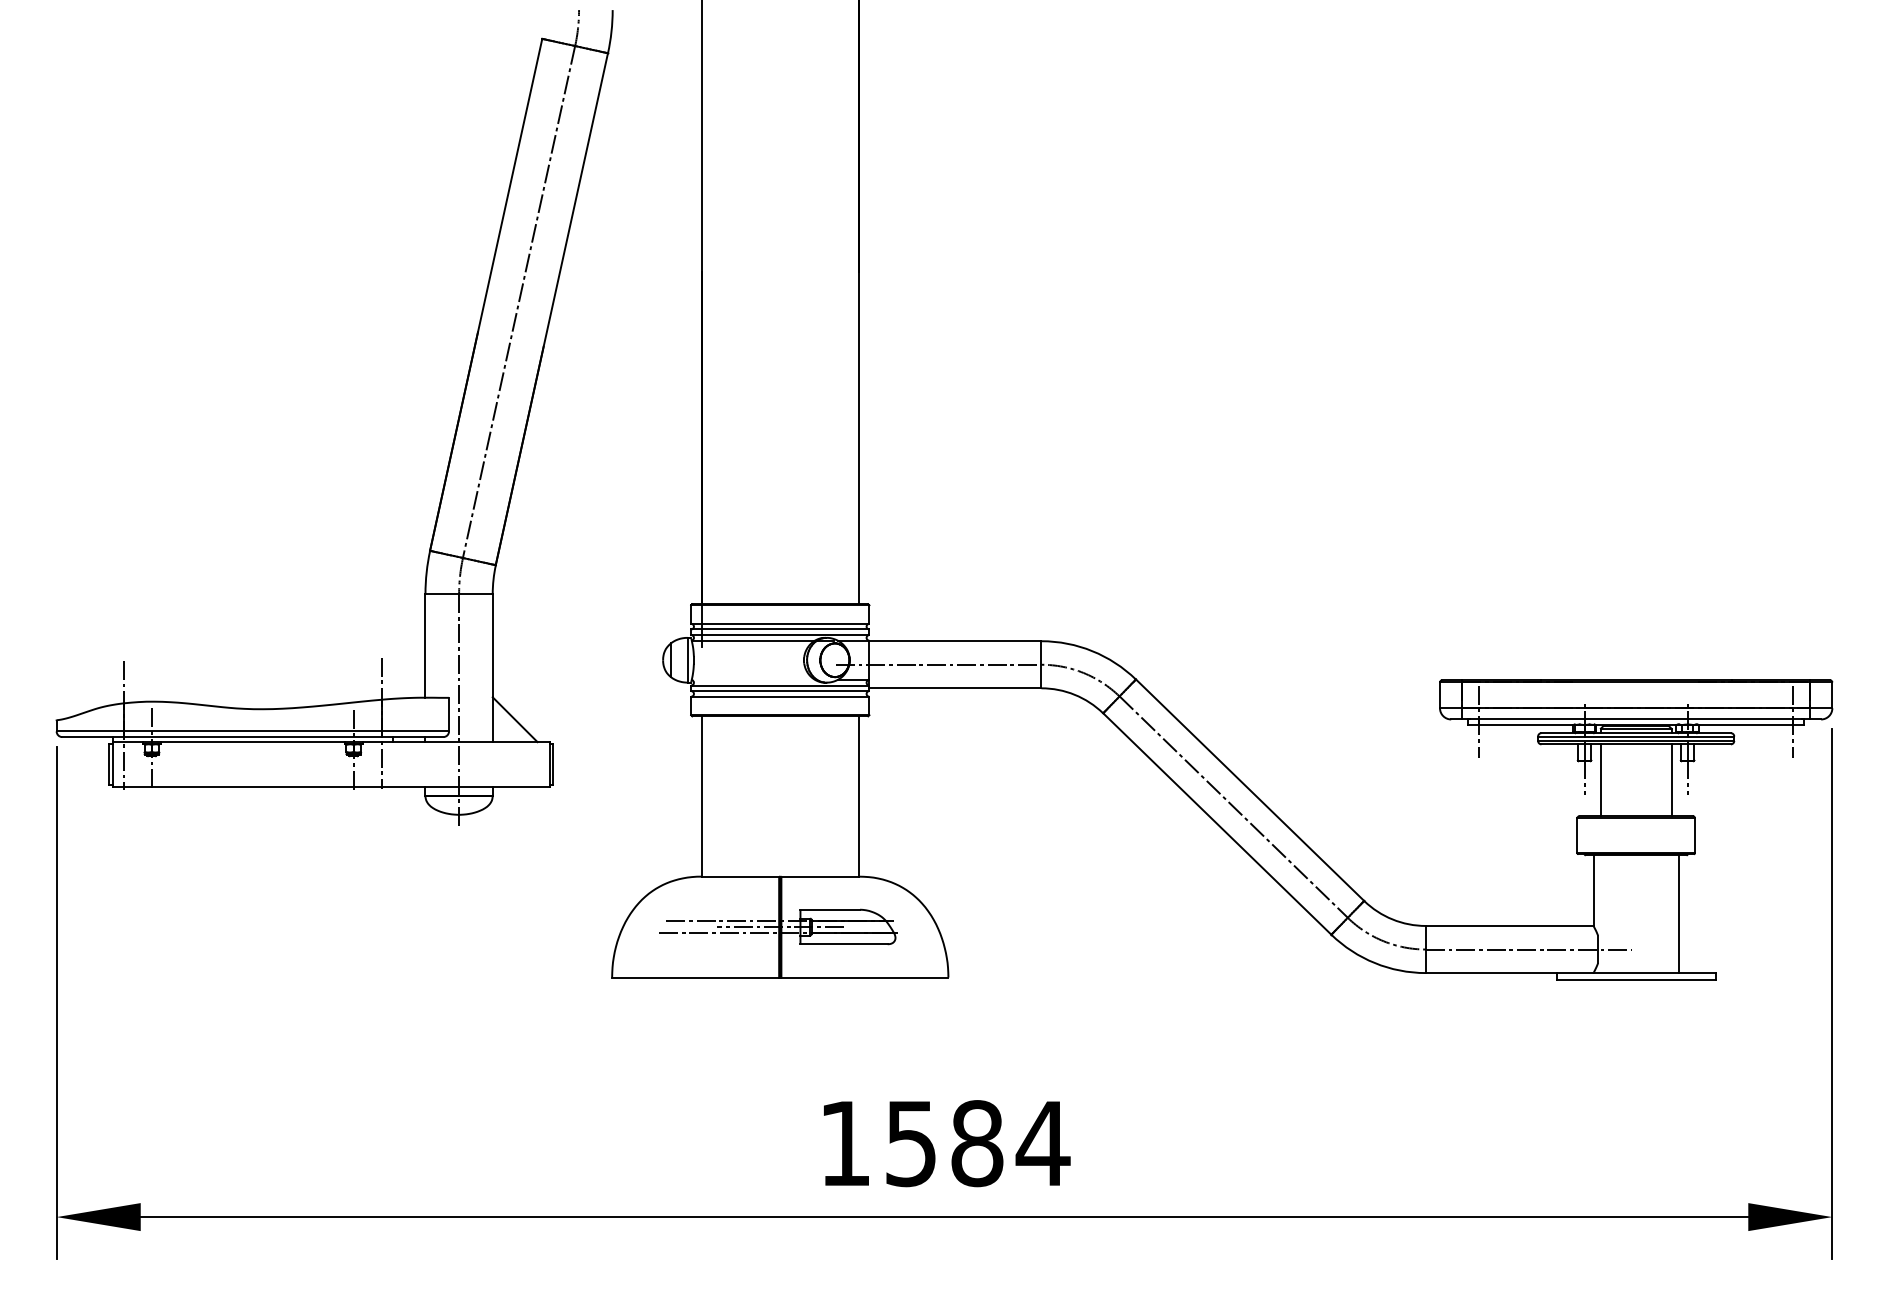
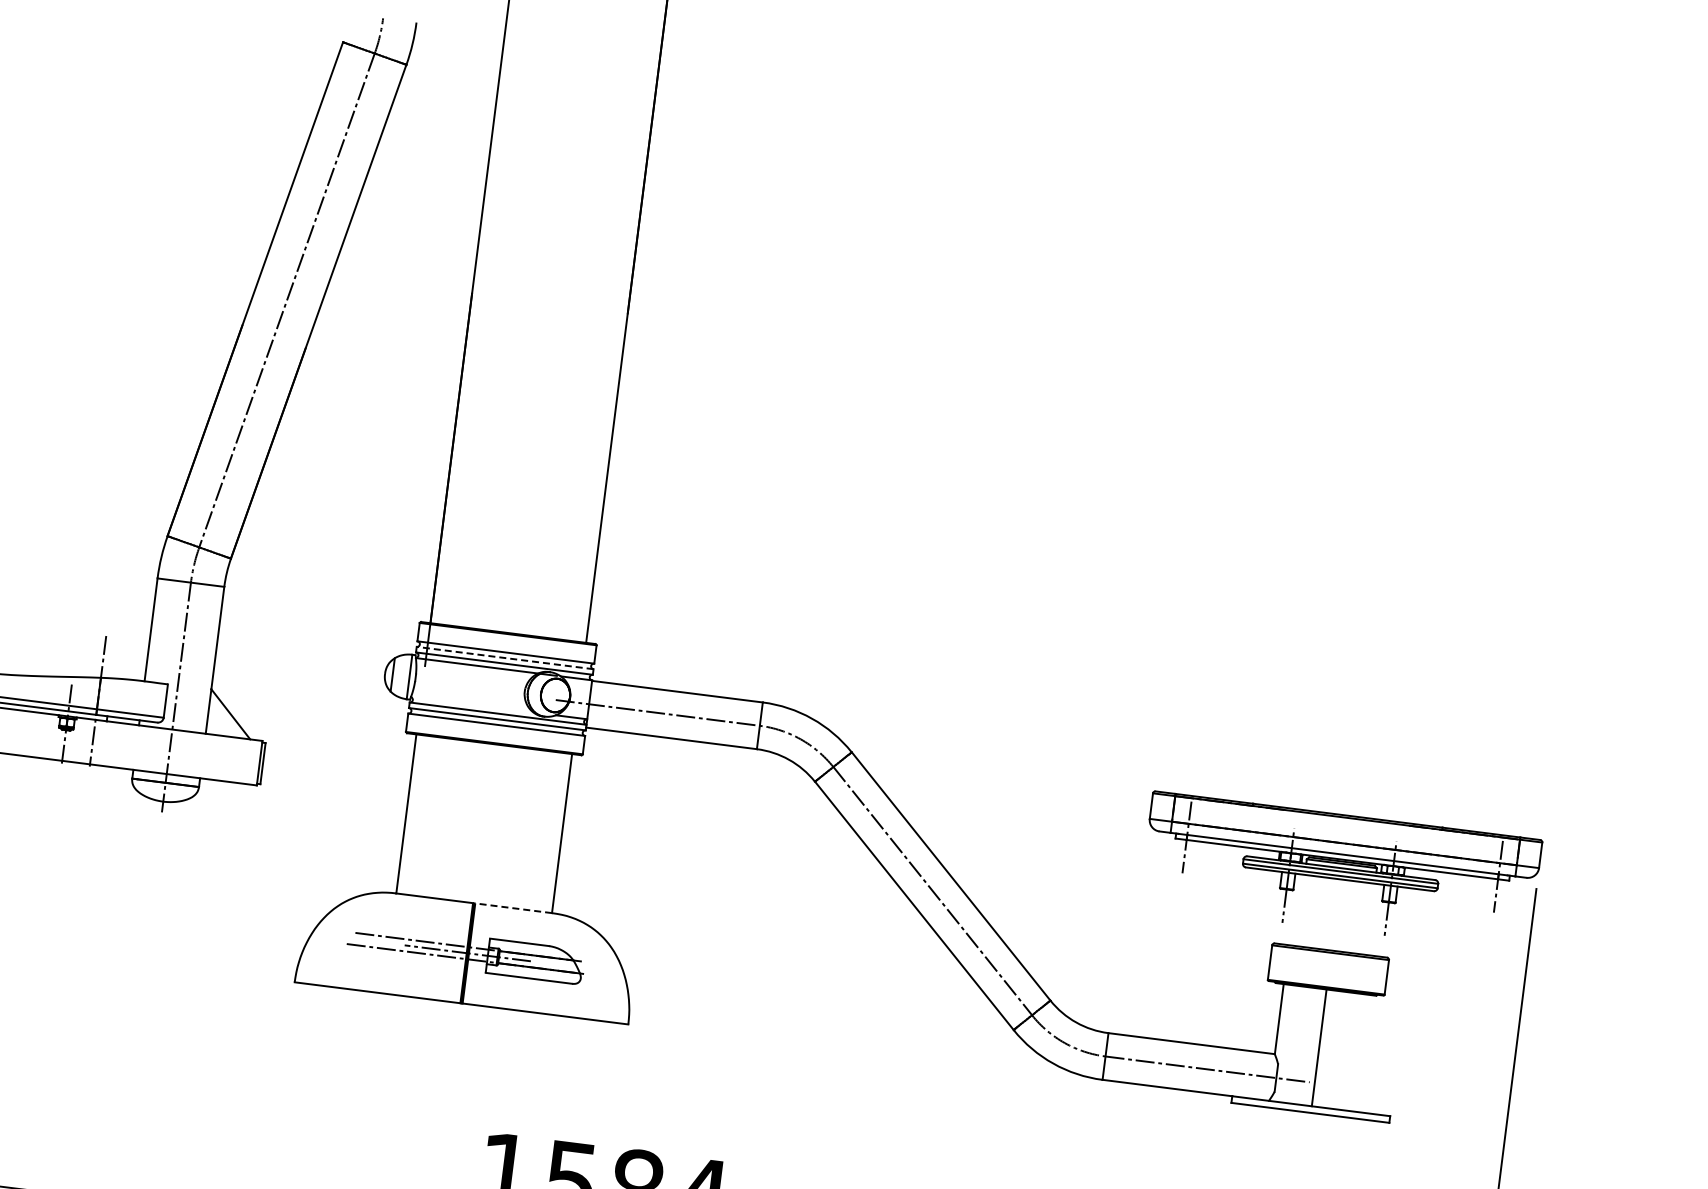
line: (779, 629) -> (504, 657), solid -> dashed
line: (1600, 780) -> (1299, 910), removed
line: (1671, 780) -> (1370, 919), removed
line: (820, 876) -> (514, 908), solid -> dashed
line: (1678, 914) -> (1318, 1048), moved

